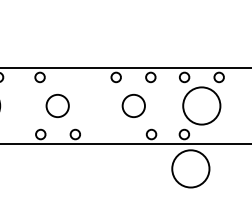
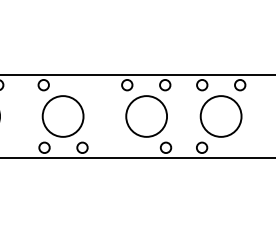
circle: (57, 106) -> (62, 116), size x1.67
circle: (133, 106) -> (146, 116), size x1.67
circle: (190, 168) -> (208, 185), removed

